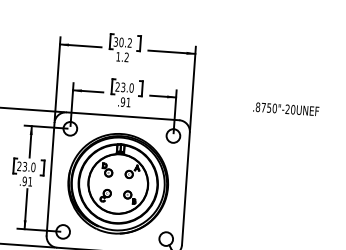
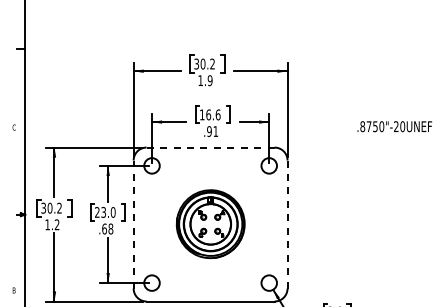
text: (126, 57) -> (209, 80), 1.2 -> 1.9
text: (124, 87) -> (209, 114), 23.0 -> 16.6
line: (123, 116) -> (211, 147), solid -> dashed
line: (50, 179) -> (133, 224), solid -> dashed
text: (27, 181) -> (107, 228), .91 -> .68
part: (118, 183) -> (210, 223), size x0.6
line: (185, 189) -> (287, 225), solid -> dashed

